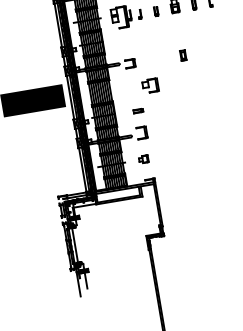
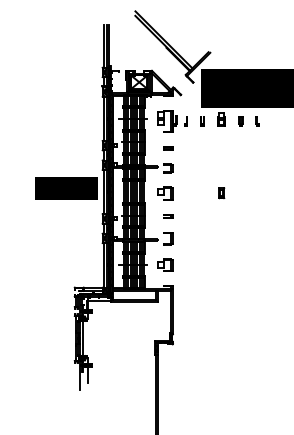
part: (127, 43) -> (168, 148), added
part: (183, 55) -> (221, 193), moved
part: (150, 85) -> (165, 193), moved
part: (143, 158) -> (165, 264), size x1.67

